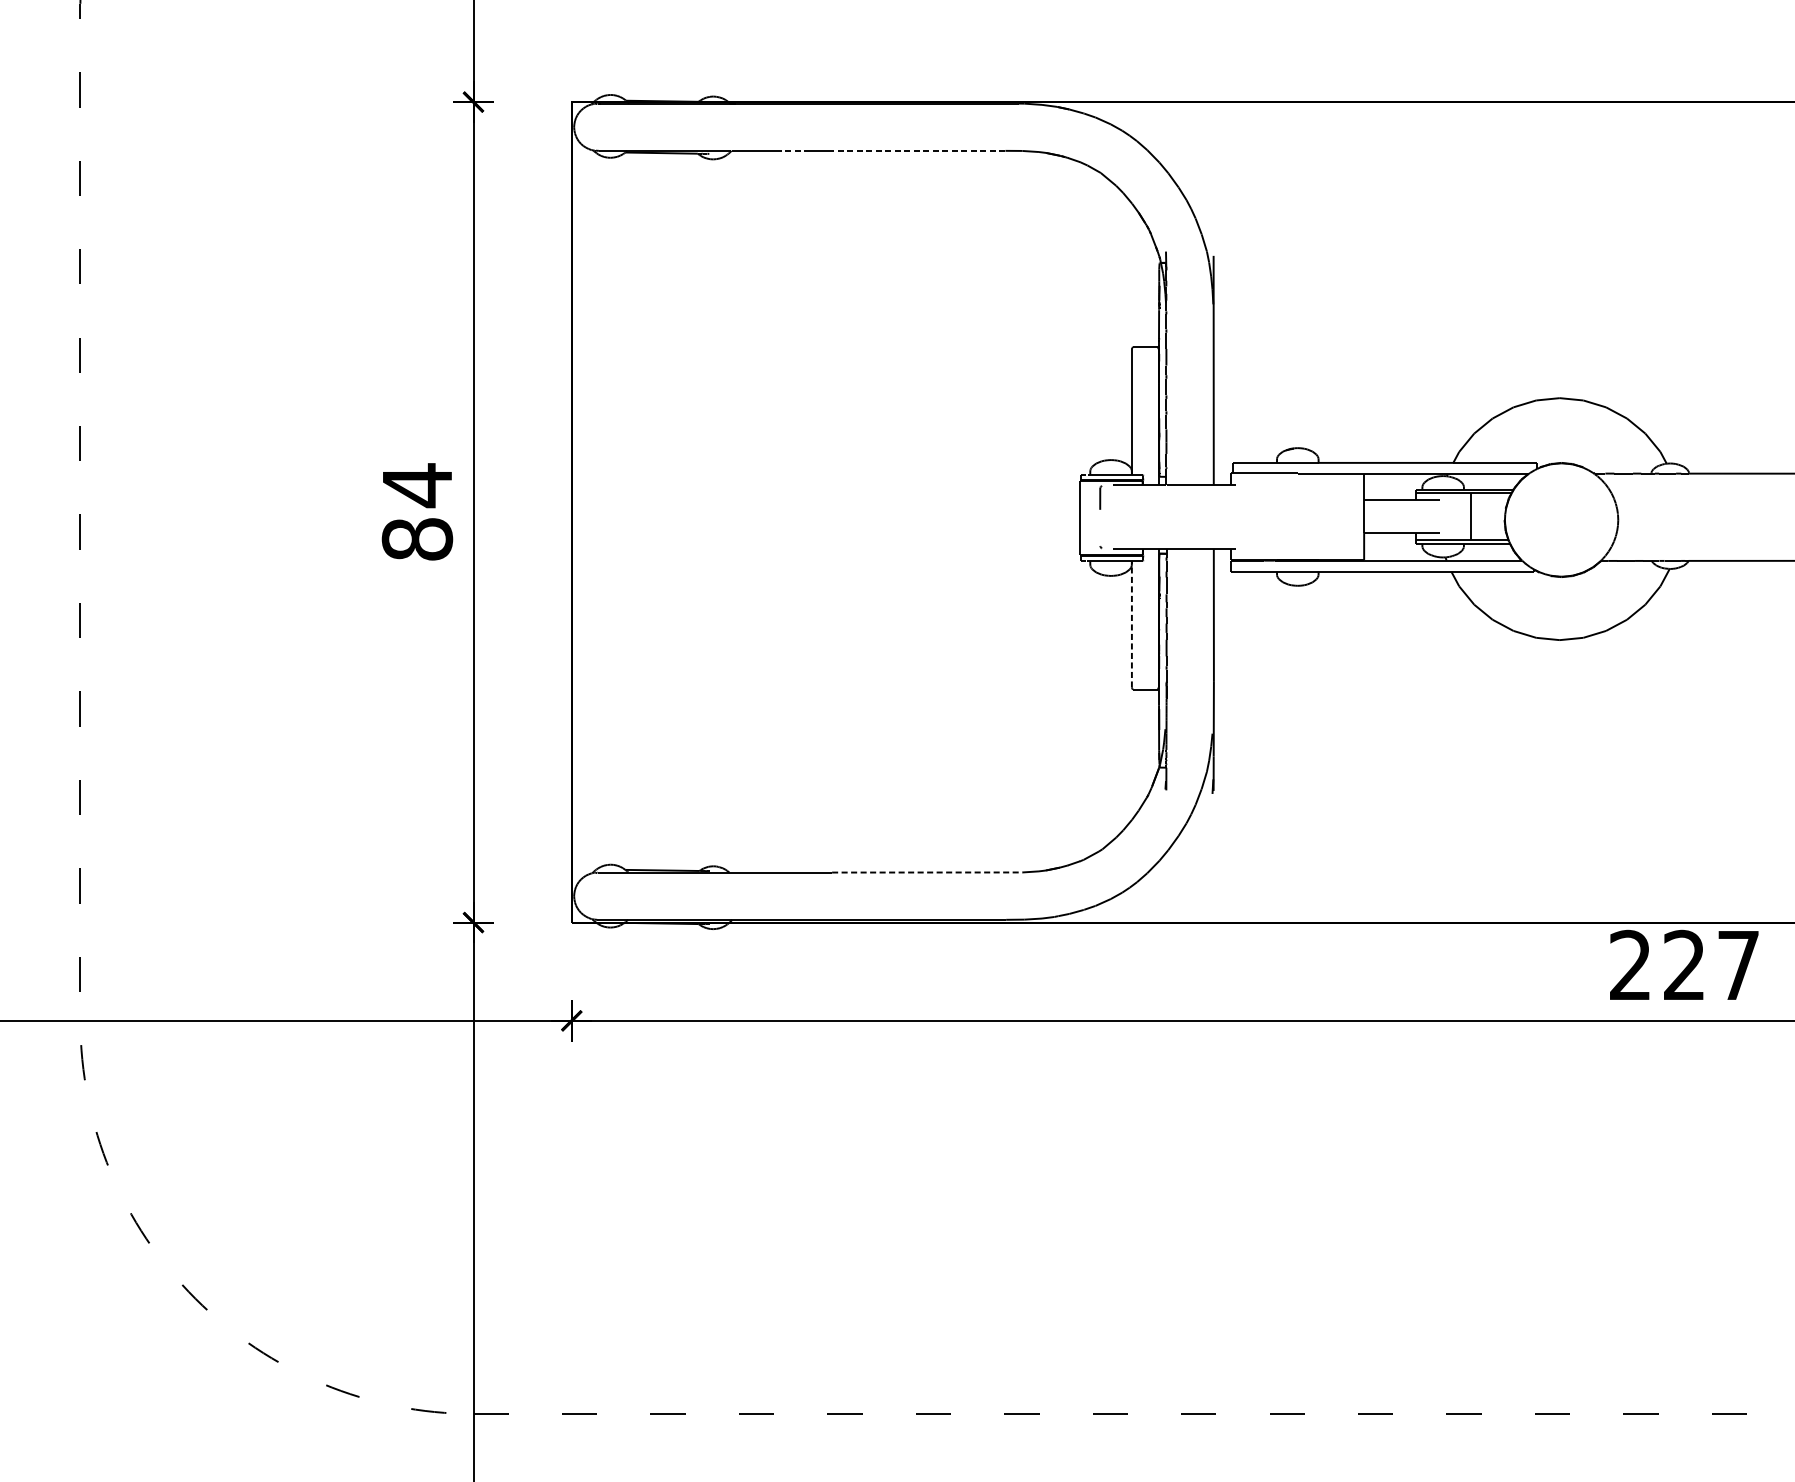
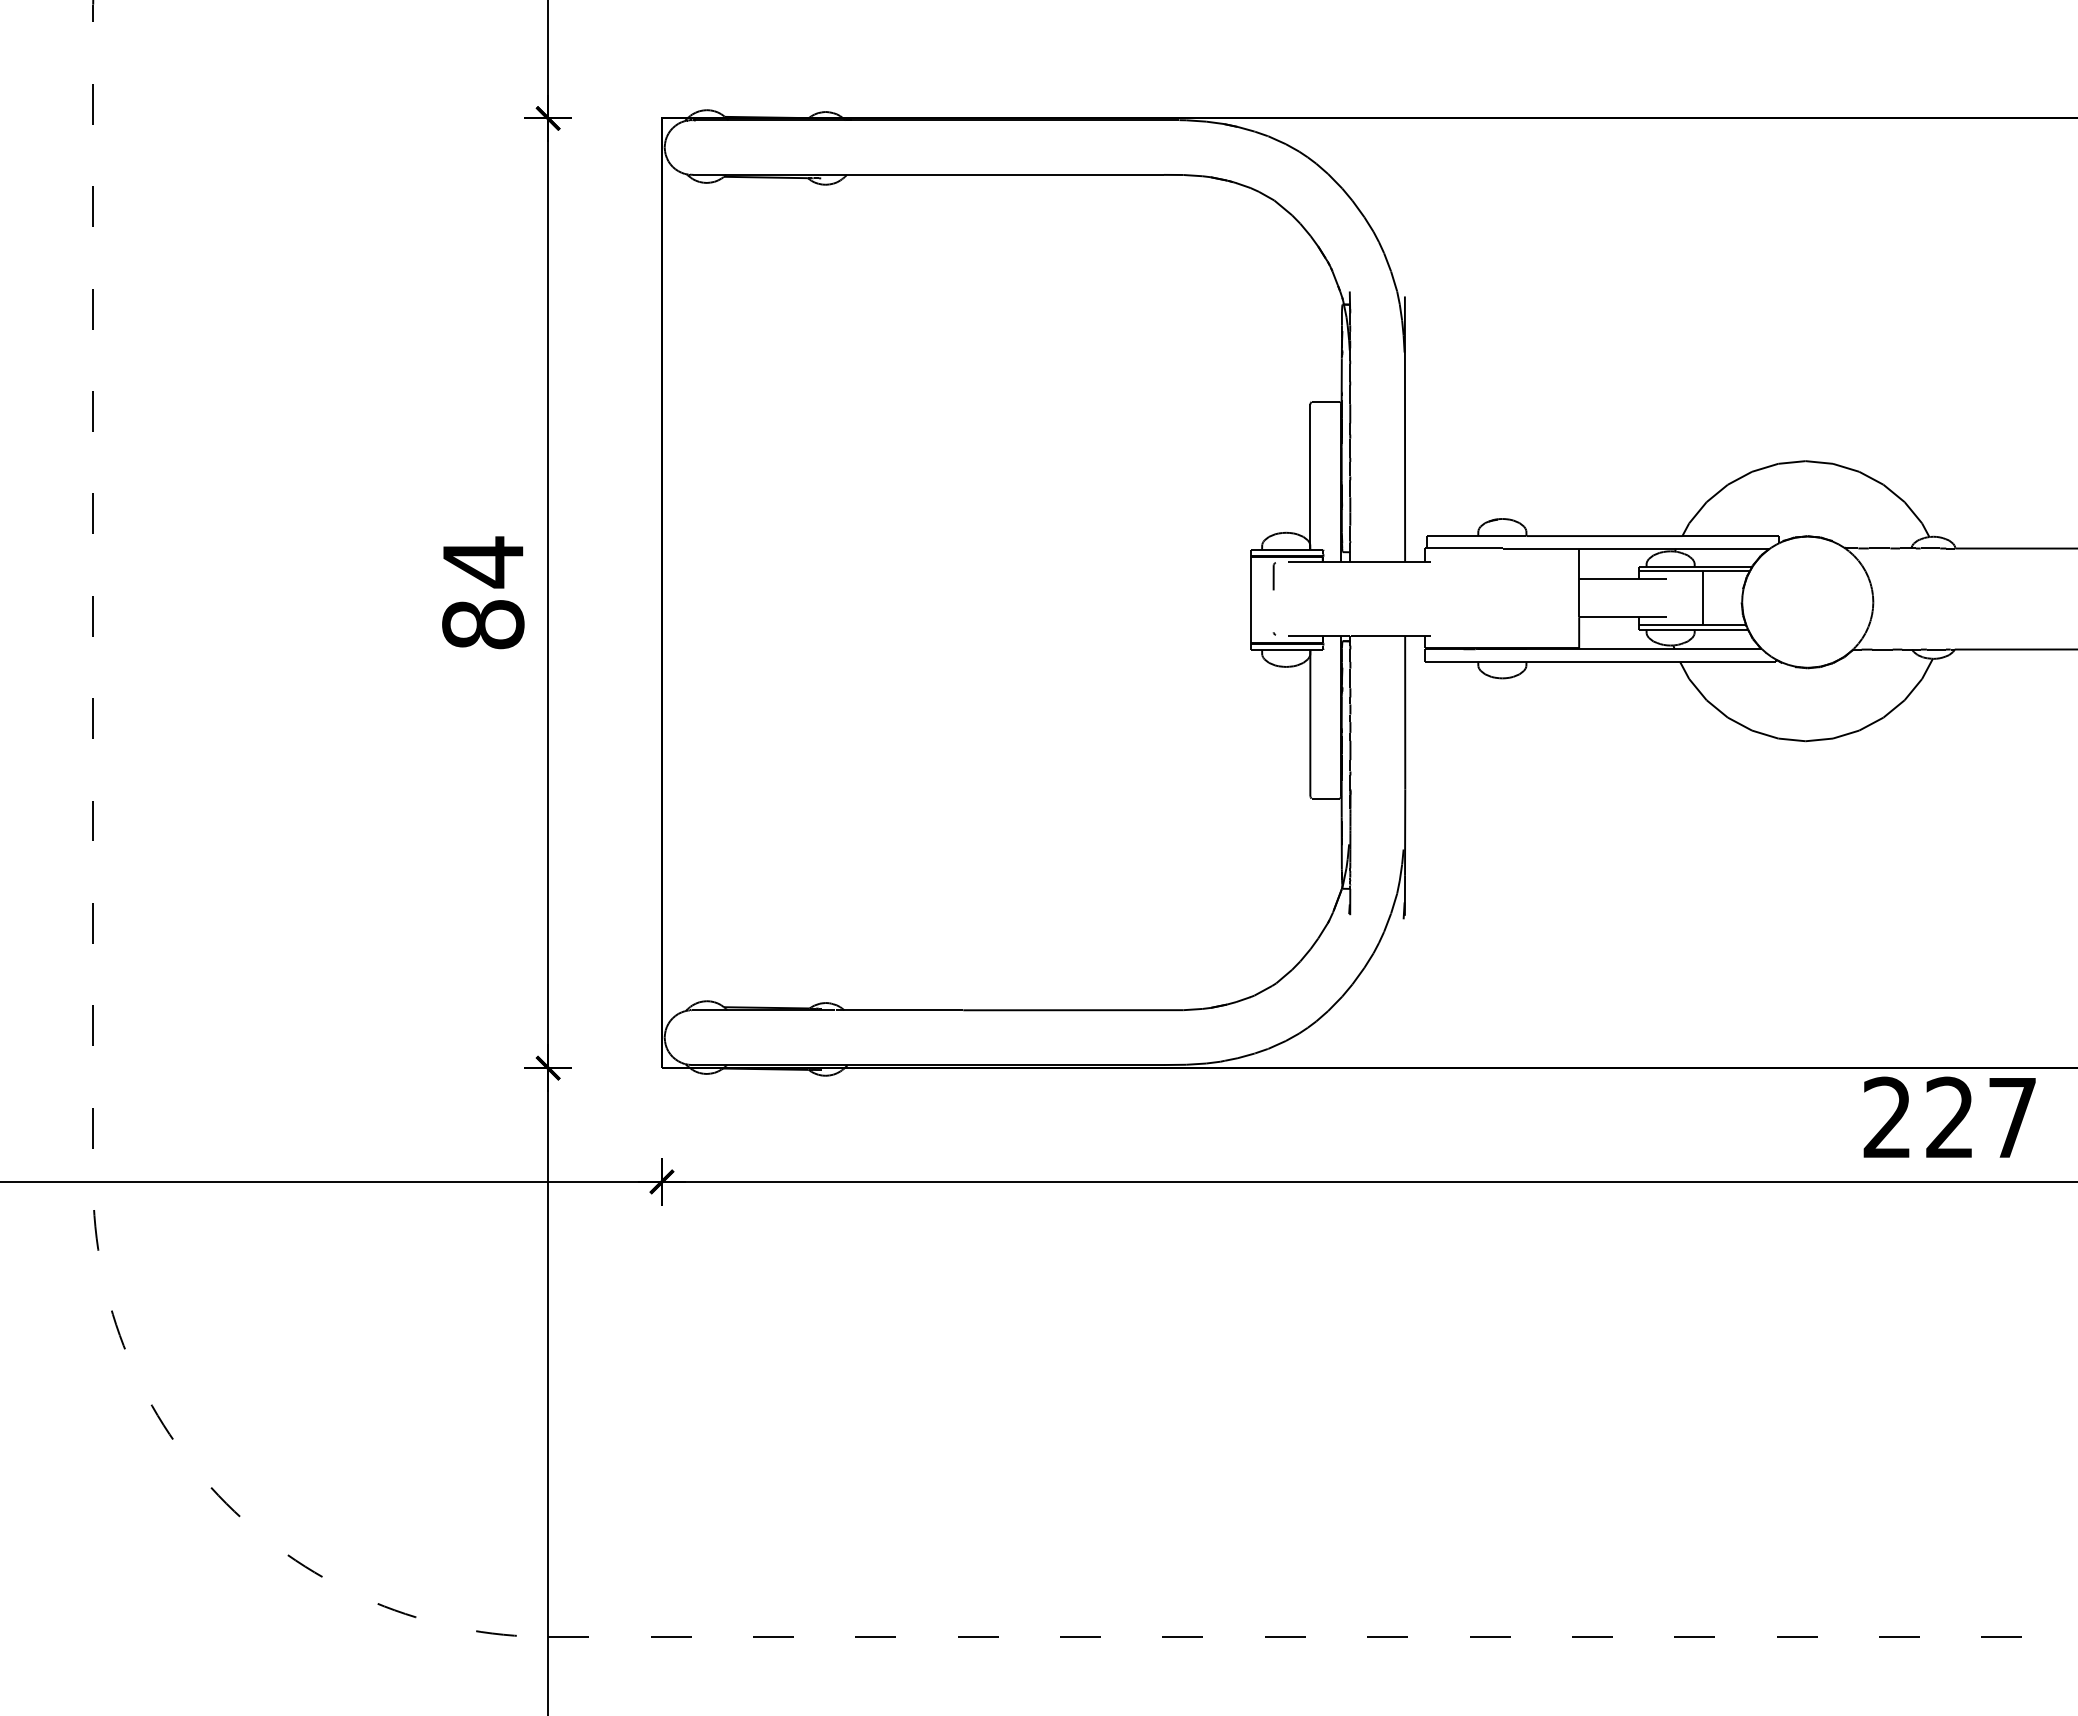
line: (795, 150) -> (920, 174), dashed -> solid
line: (918, 150) -> (1063, 174), dashed -> solid
line: (1132, 623) -> (1310, 722), dashed -> solid
line: (927, 872) -> (1073, 1010), dashed -> solid

